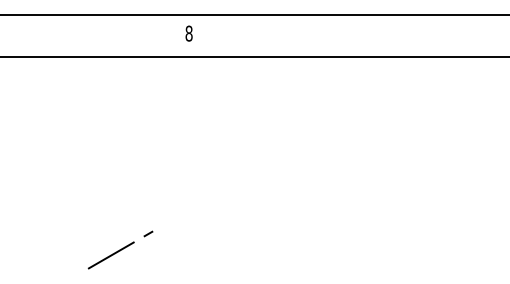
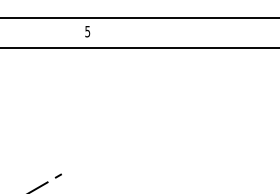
text: (188, 33) -> (87, 31), 8 -> 5

